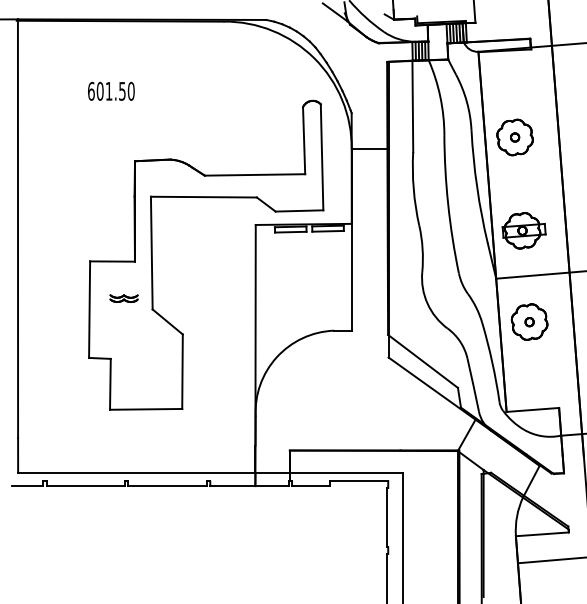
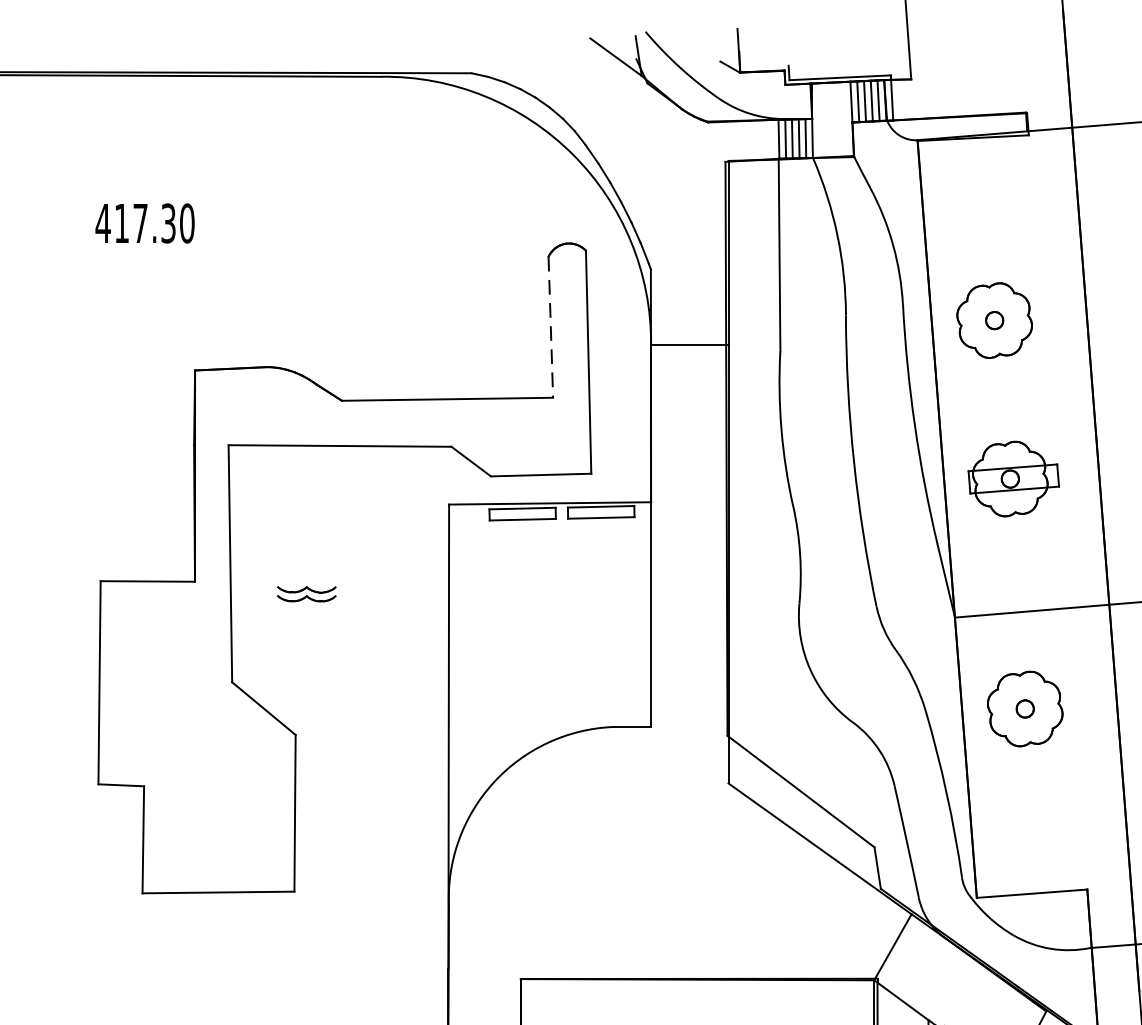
text: (106, 90) -> (135, 221), 601.50 -> 417.30
line: (304, 140) -> (551, 326), solid -> dashed
part: (523, 230) -> (1012, 478), moved
part: (123, 298) -> (305, 594), moved

